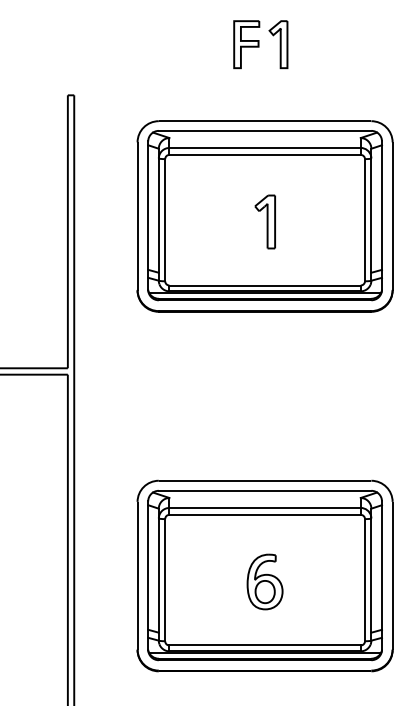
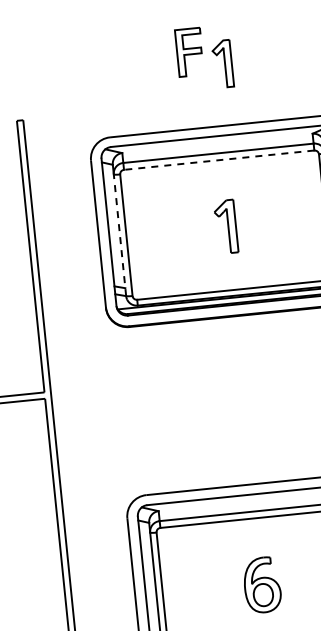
part: (278, 44) -> (222, 63), moved
line: (265, 154) -> (219, 159), solid -> dashed
line: (158, 219) -> (119, 235), solid -> dashed

